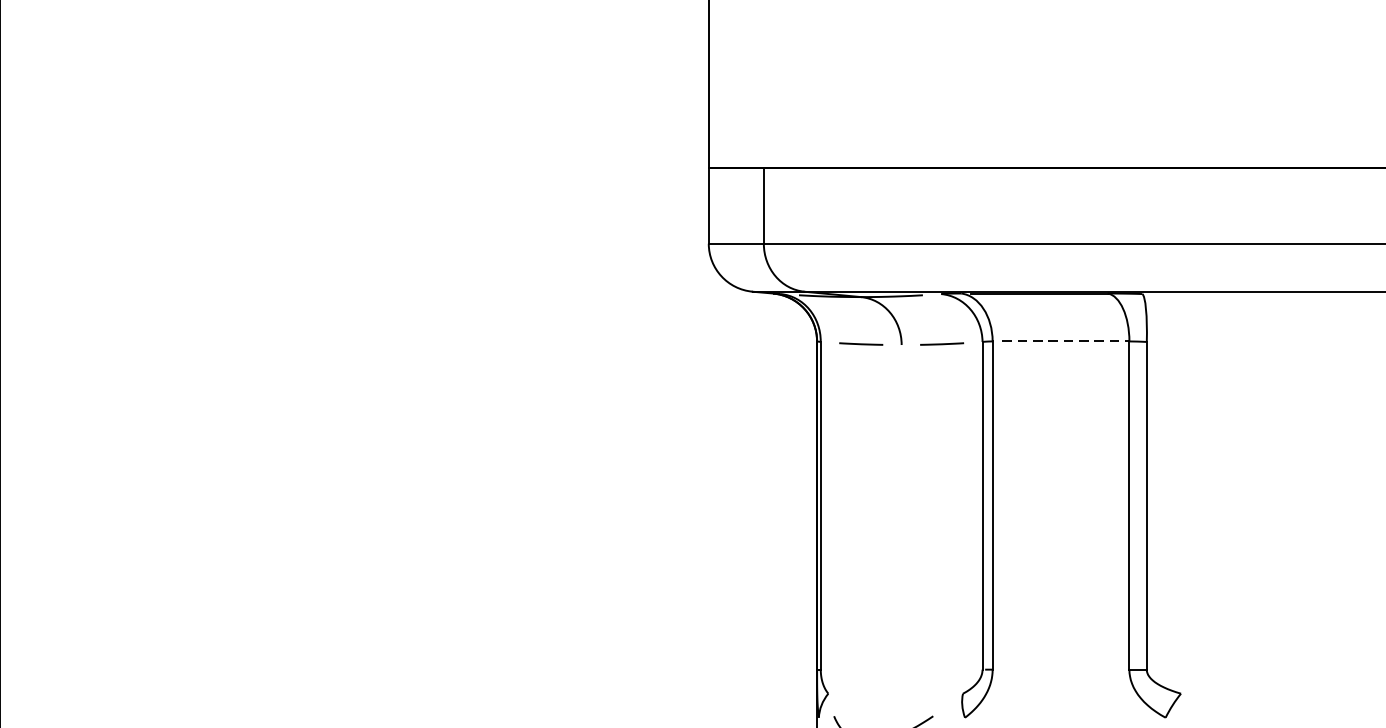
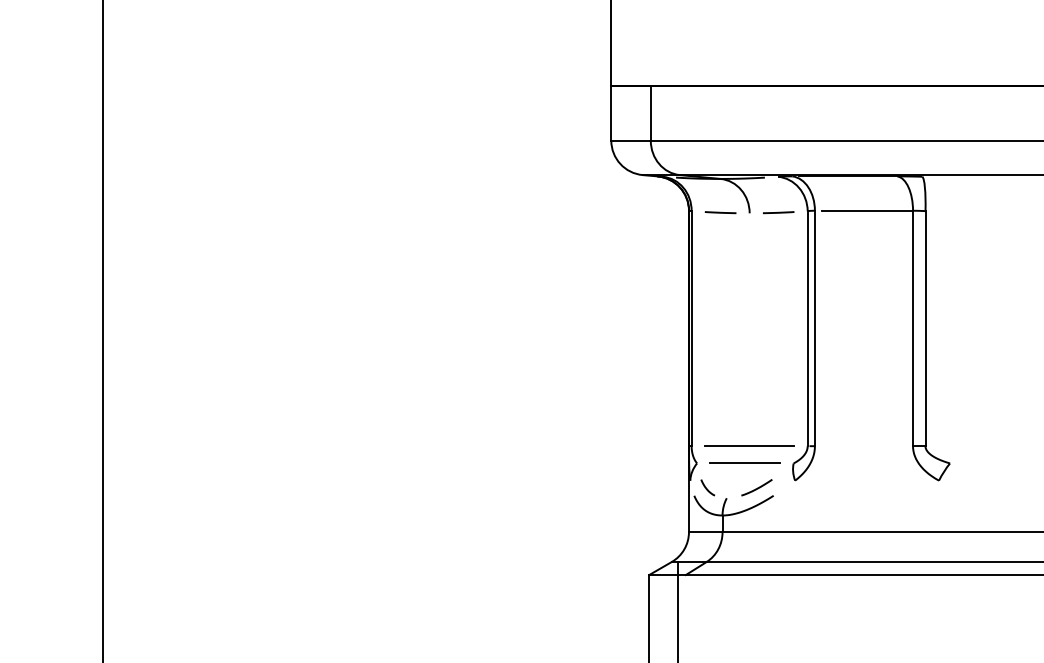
line: (1065, 341) -> (867, 210), dashed -> solid
line: (901, 670) -> (749, 446), added
line: (895, 693) -> (745, 463), added

